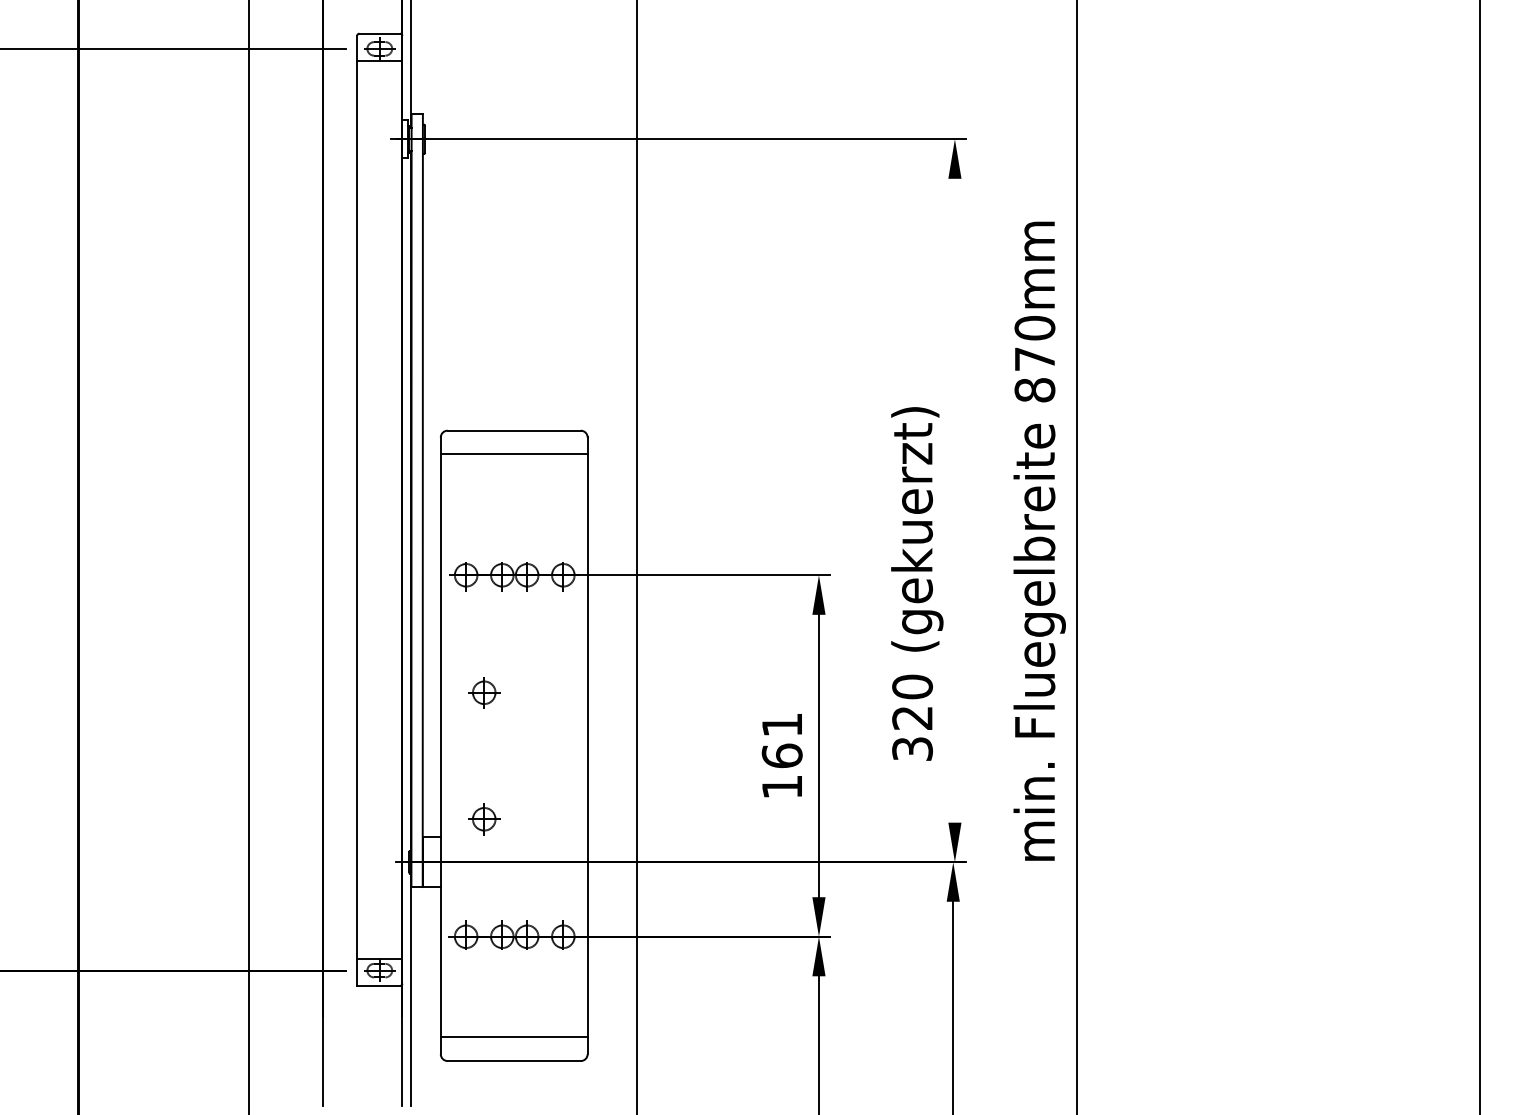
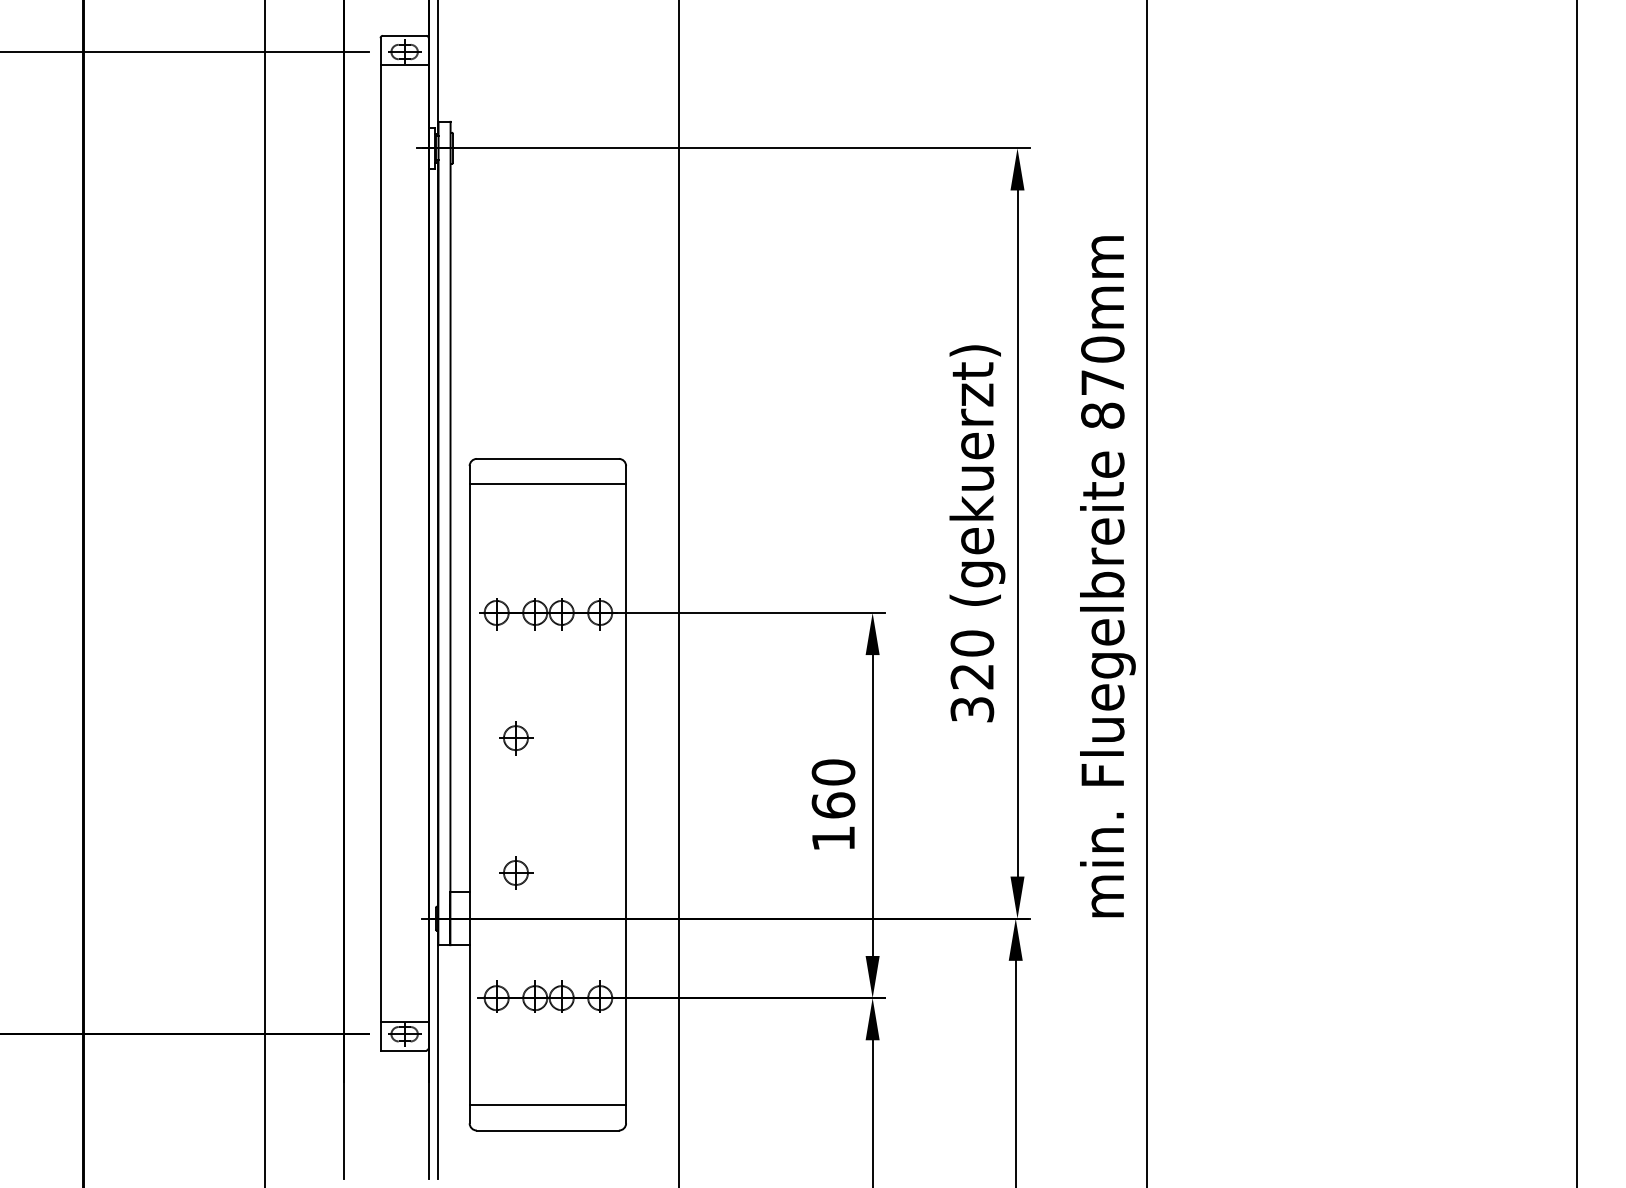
line: (954, 500) -> (1017, 533), added
text: (917, 583) -> (977, 533), moved
text: (781, 724) -> (832, 771), 161 -> 160

